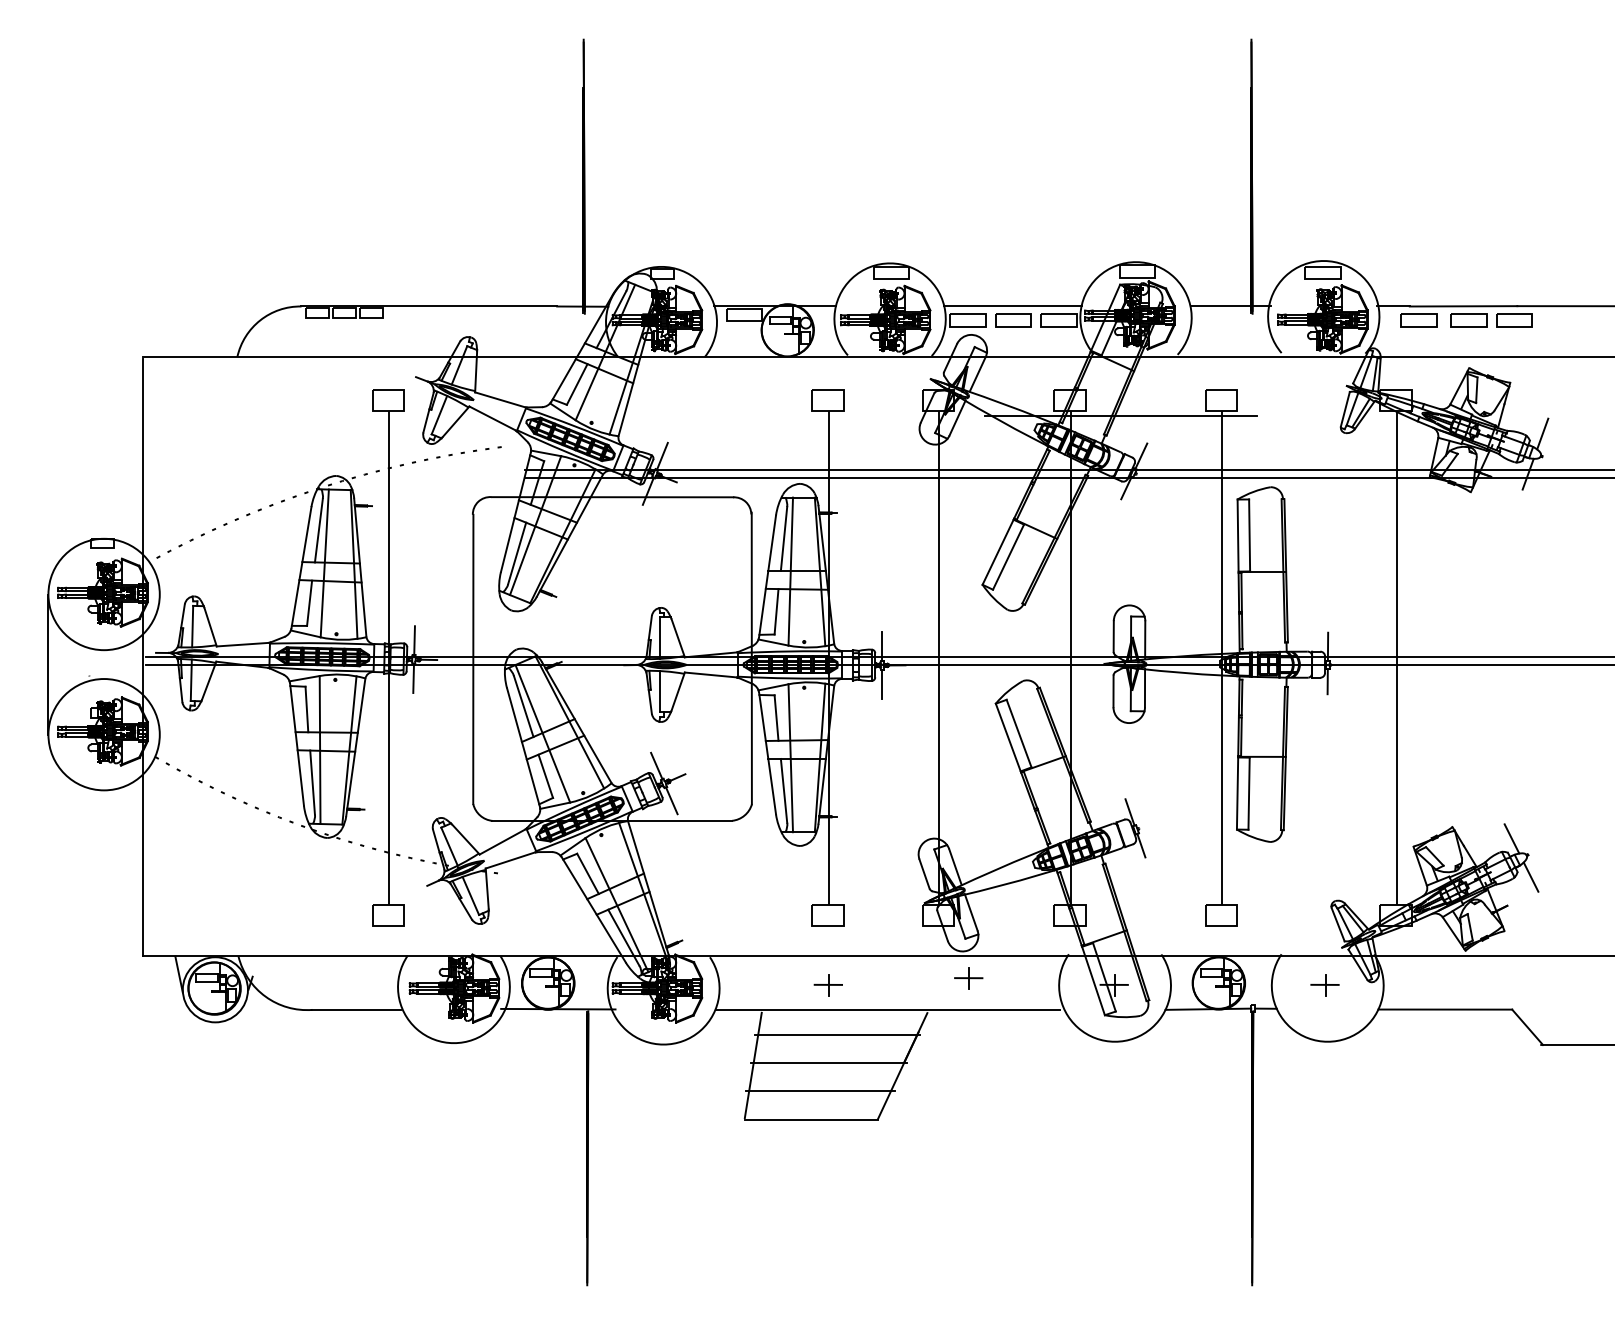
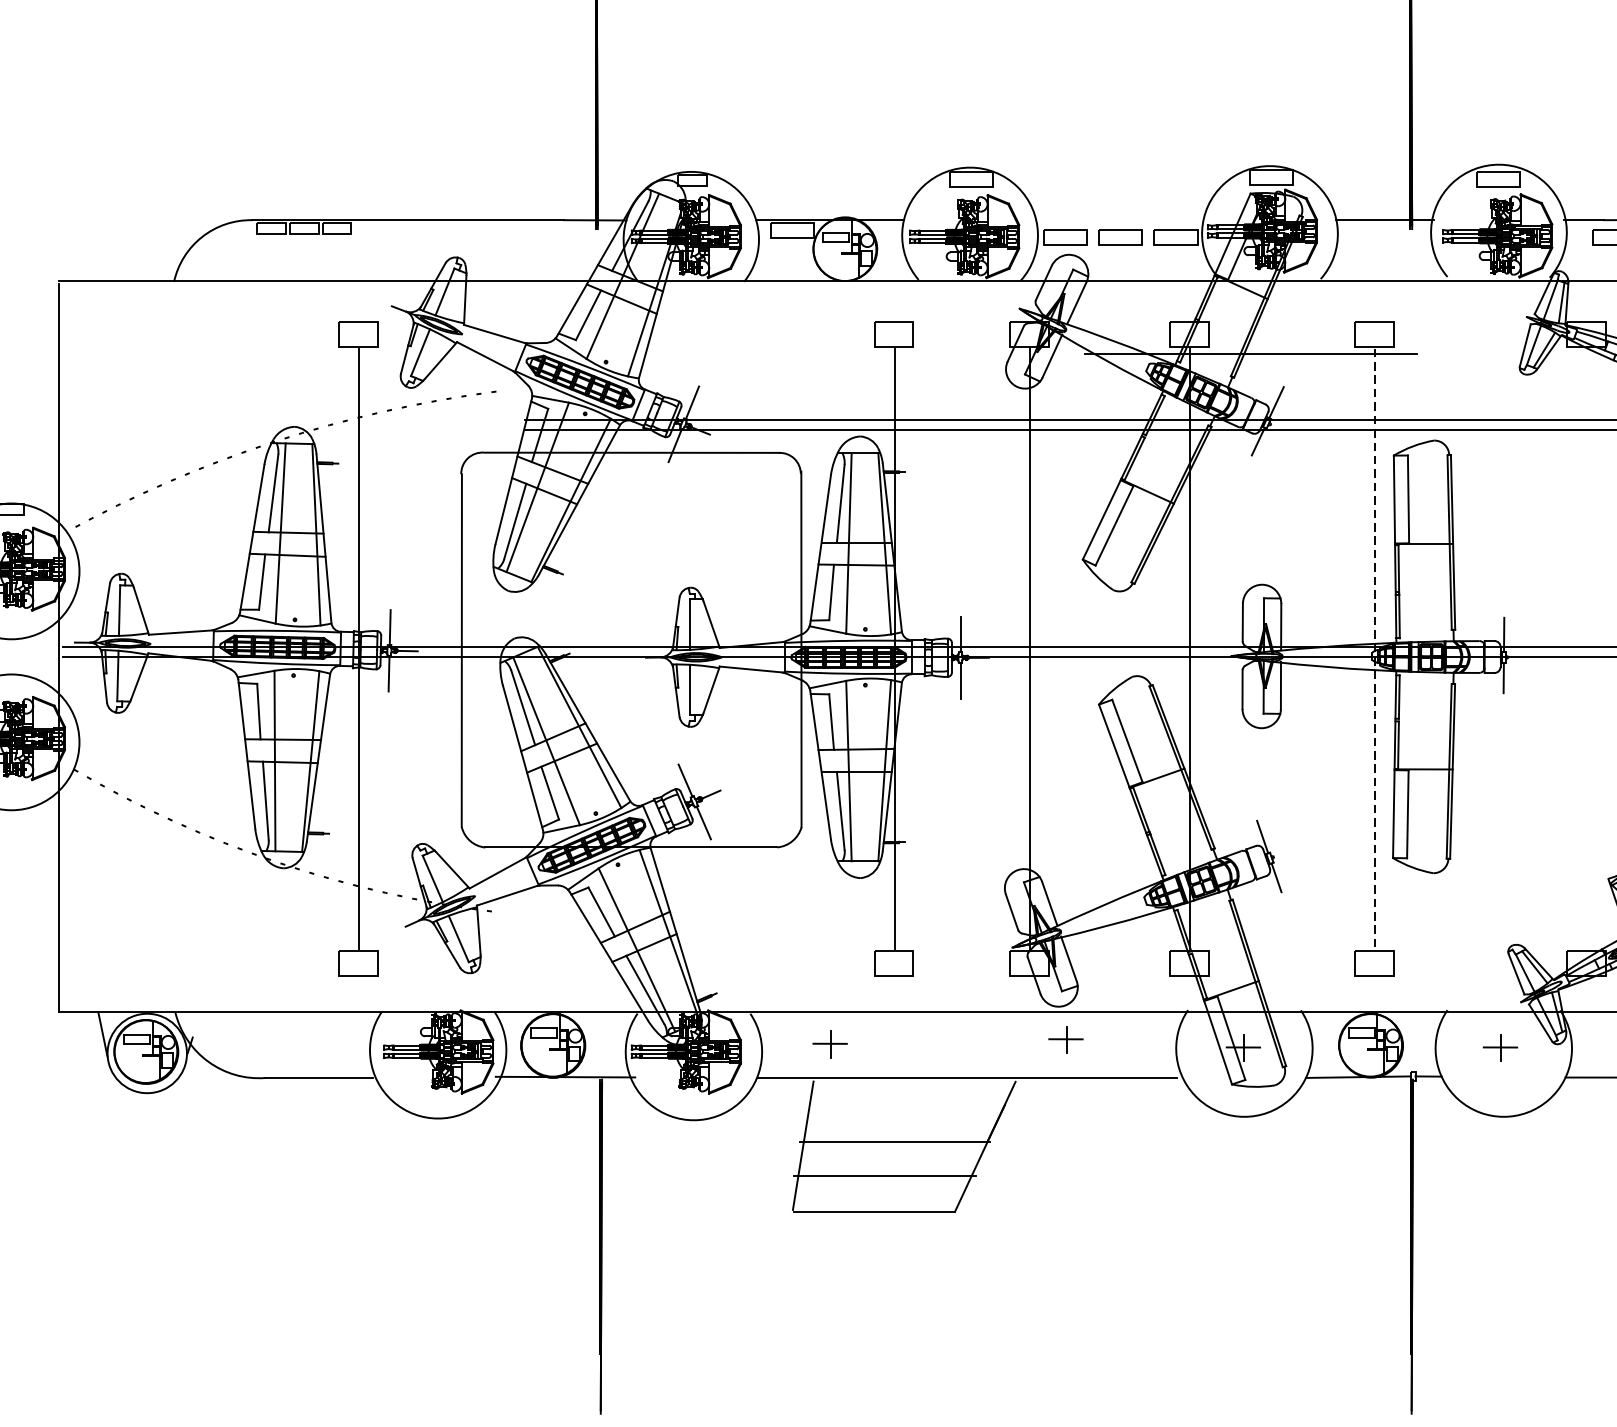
line: (1012, 306) -> (1119, 220), removed
line: (1396, 657) -> (1587, 648), removed
line: (1222, 658) -> (1375, 649), solid -> dashed
part: (827, 985) -> (829, 1044), moved
line: (837, 1035) -> (905, 1109), removed

